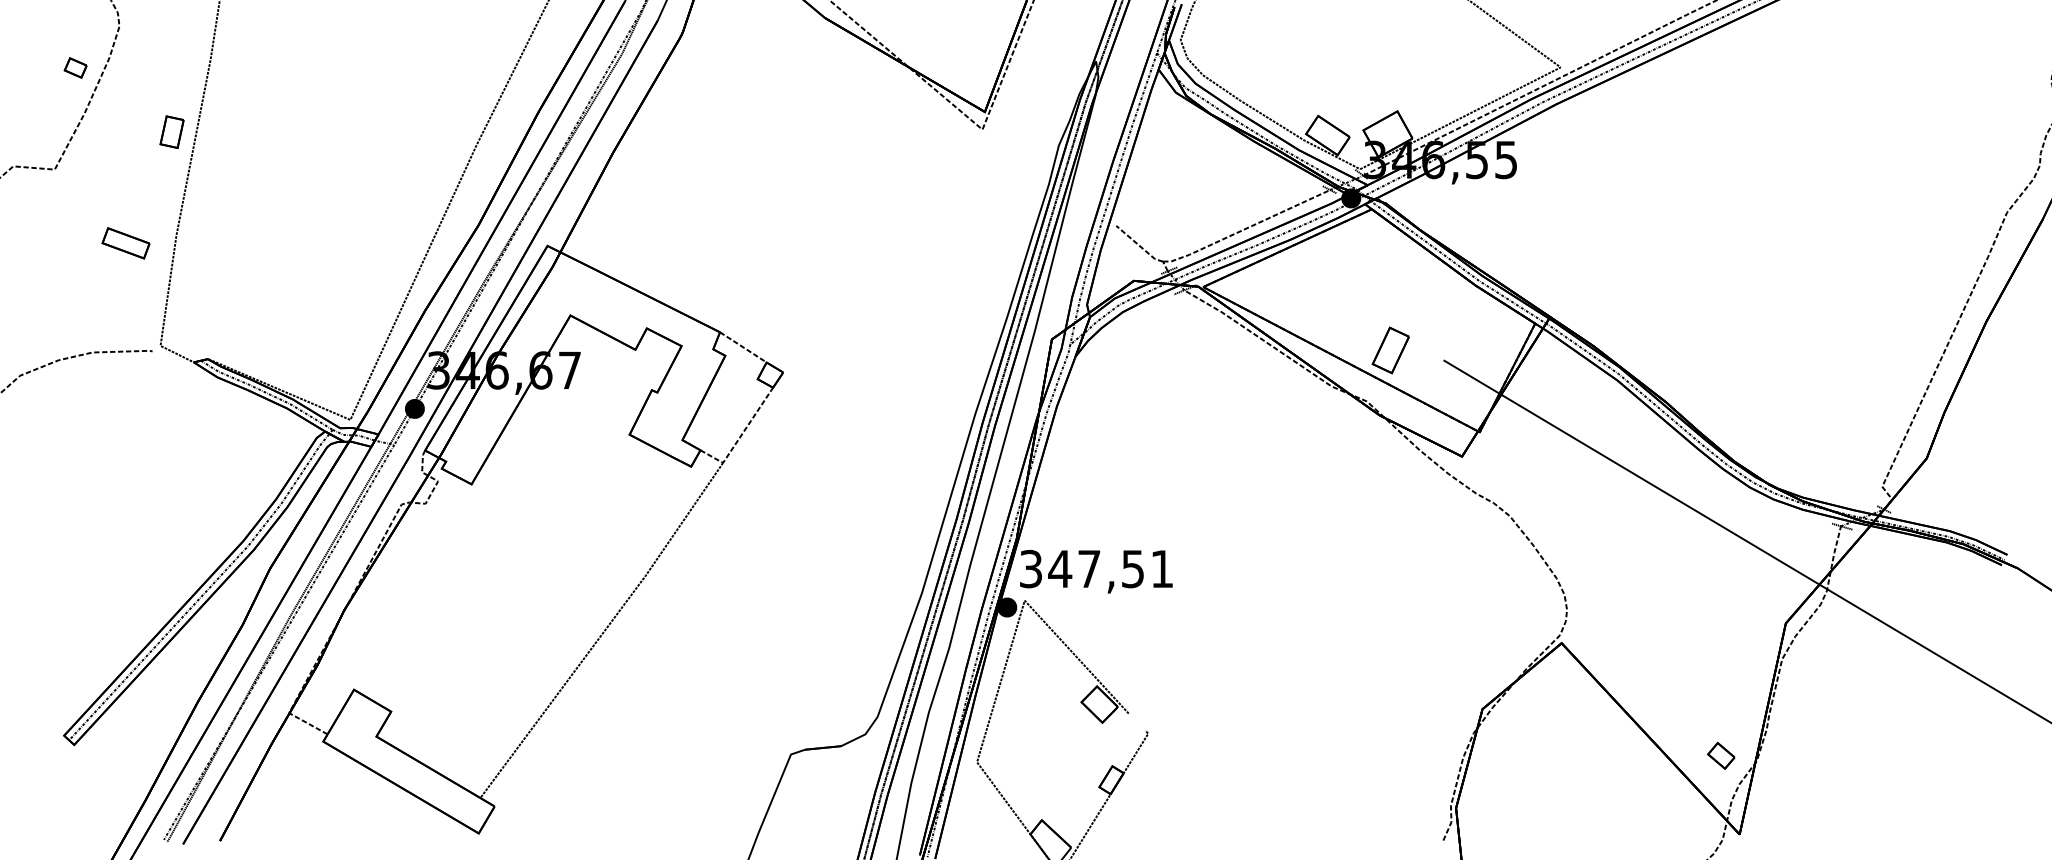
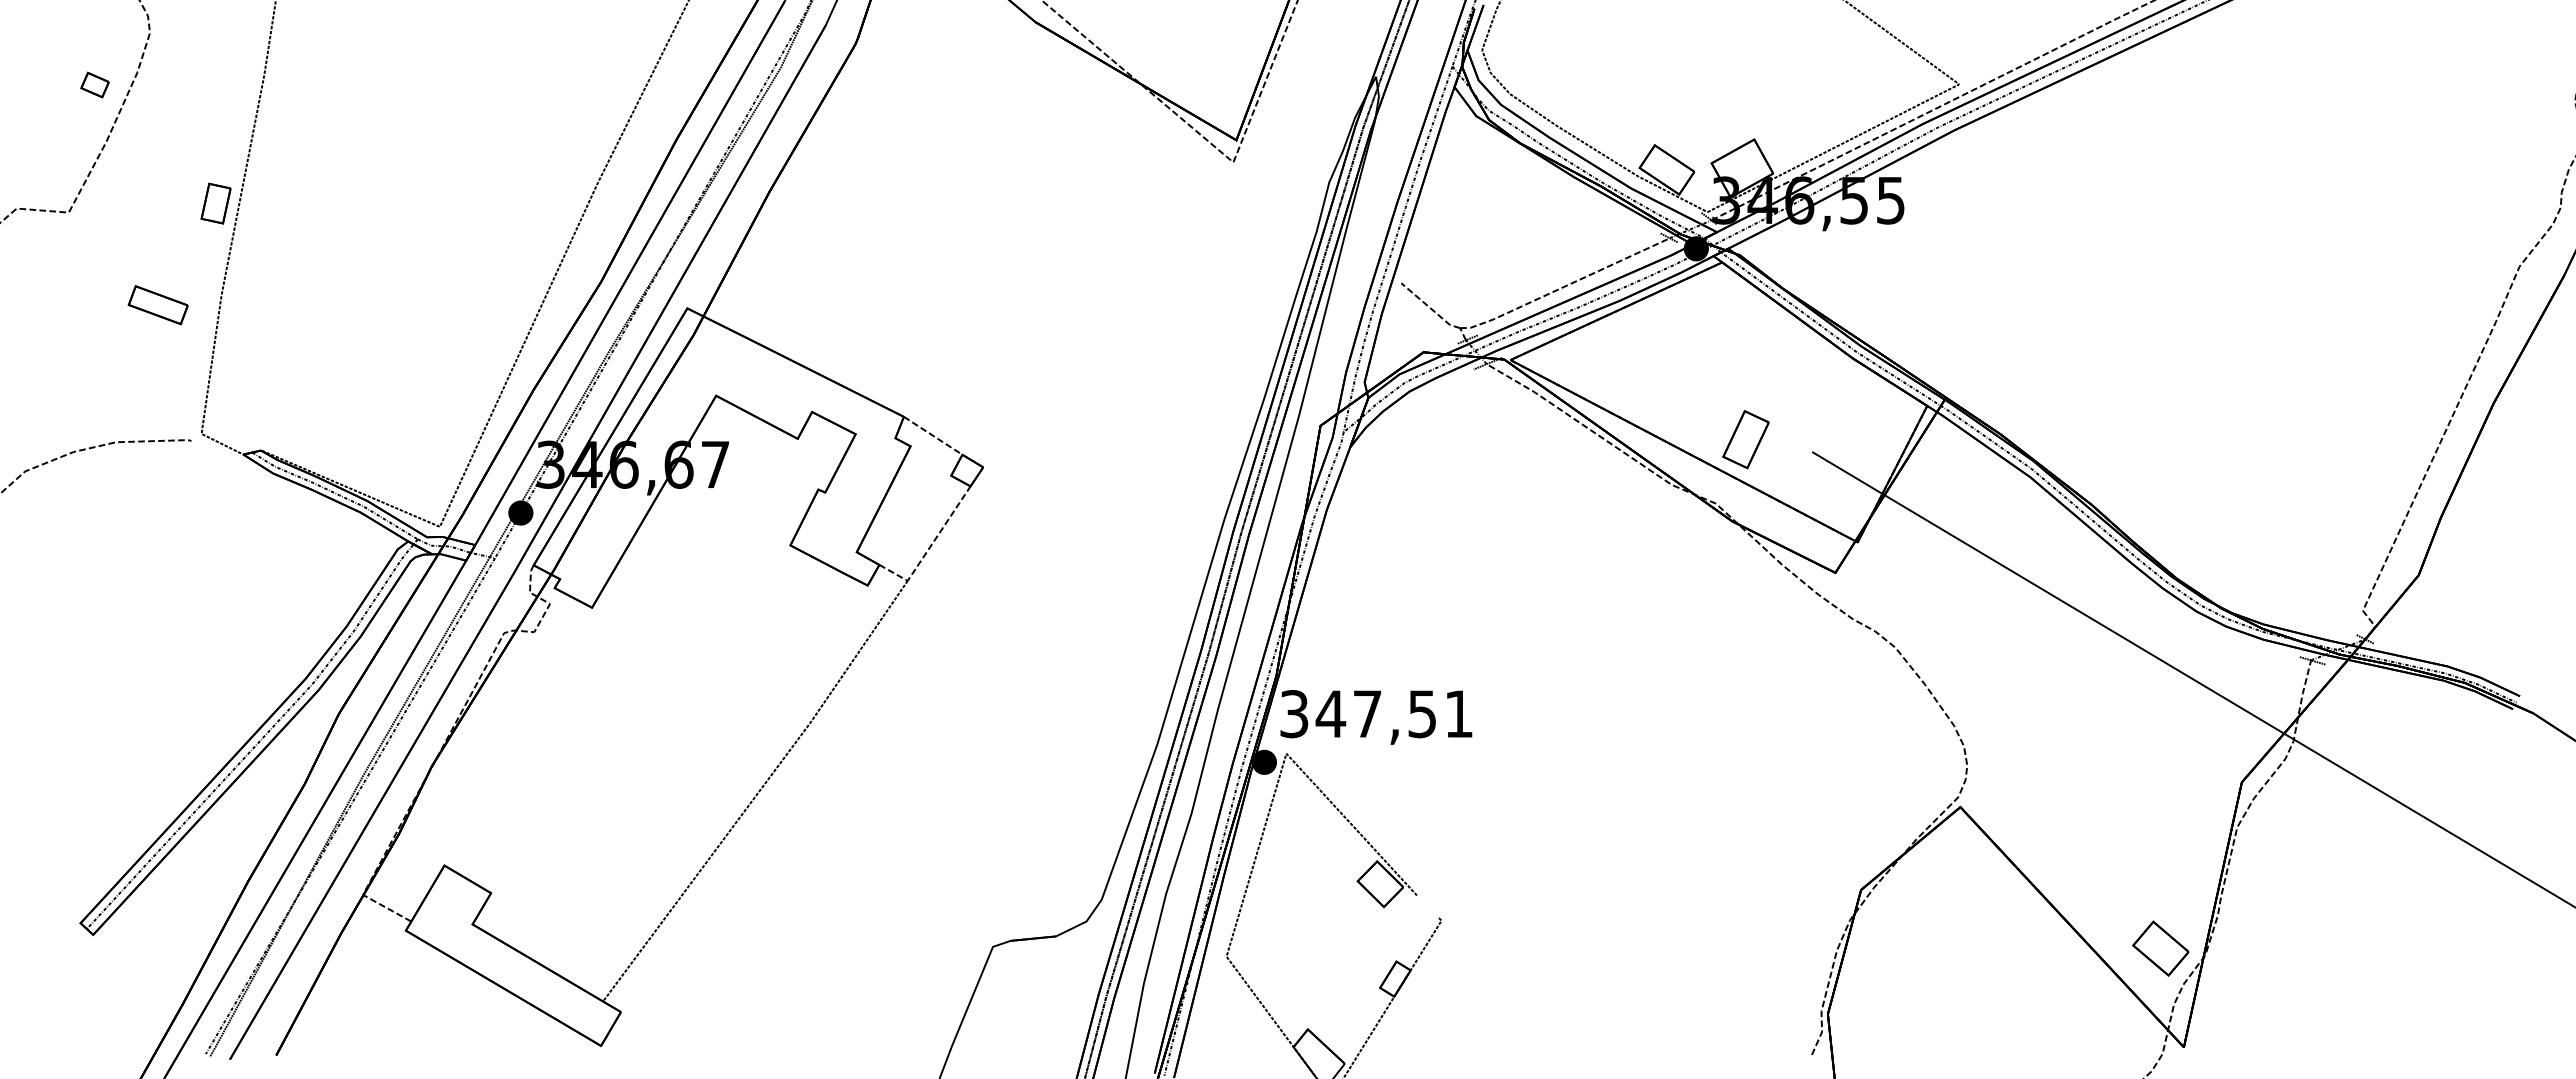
part: (171, 132) -> (215, 203), moved
part: (1721, 755) -> (2160, 948), size x1.67

